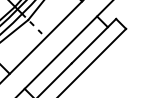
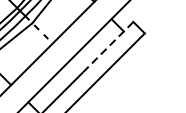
line: (93, 41) -> (107, 47), solid -> dashed

